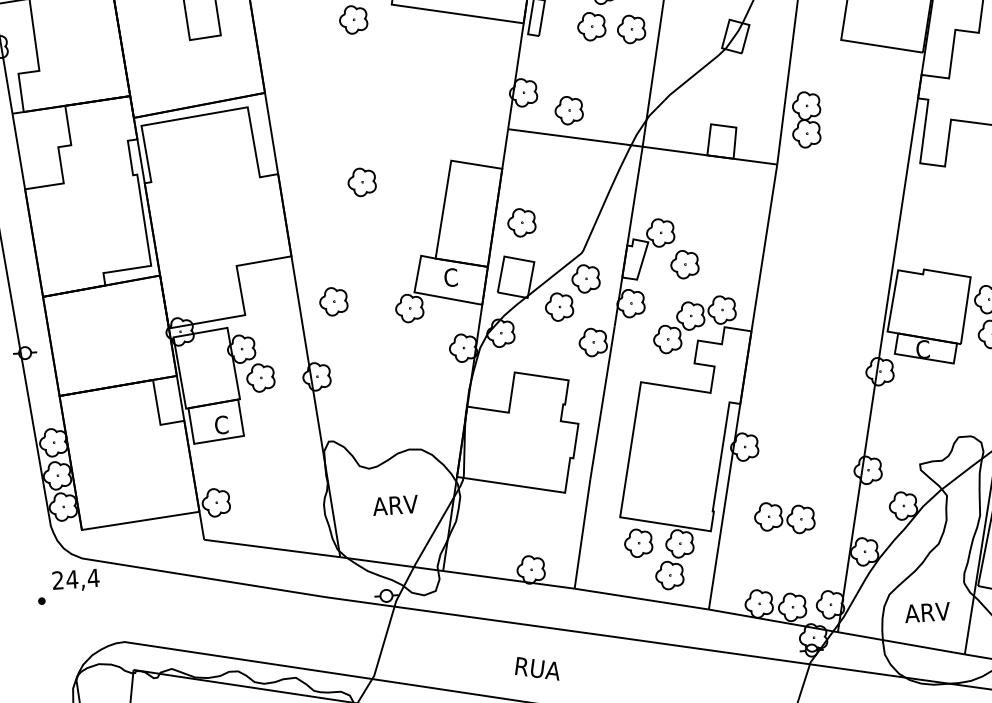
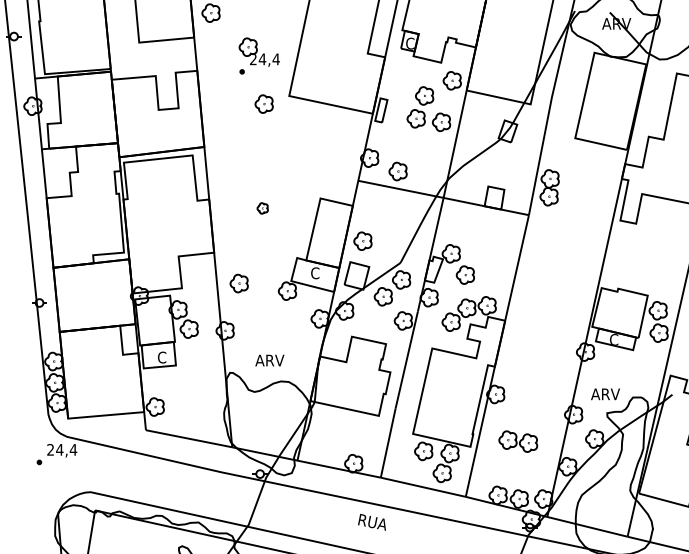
part: (361, 182) -> (262, 208), size x0.6
text: (394, 505) -> (269, 360), moved
text: (927, 612) -> (605, 394), moved
text: (535, 669) -> (371, 522), moved

